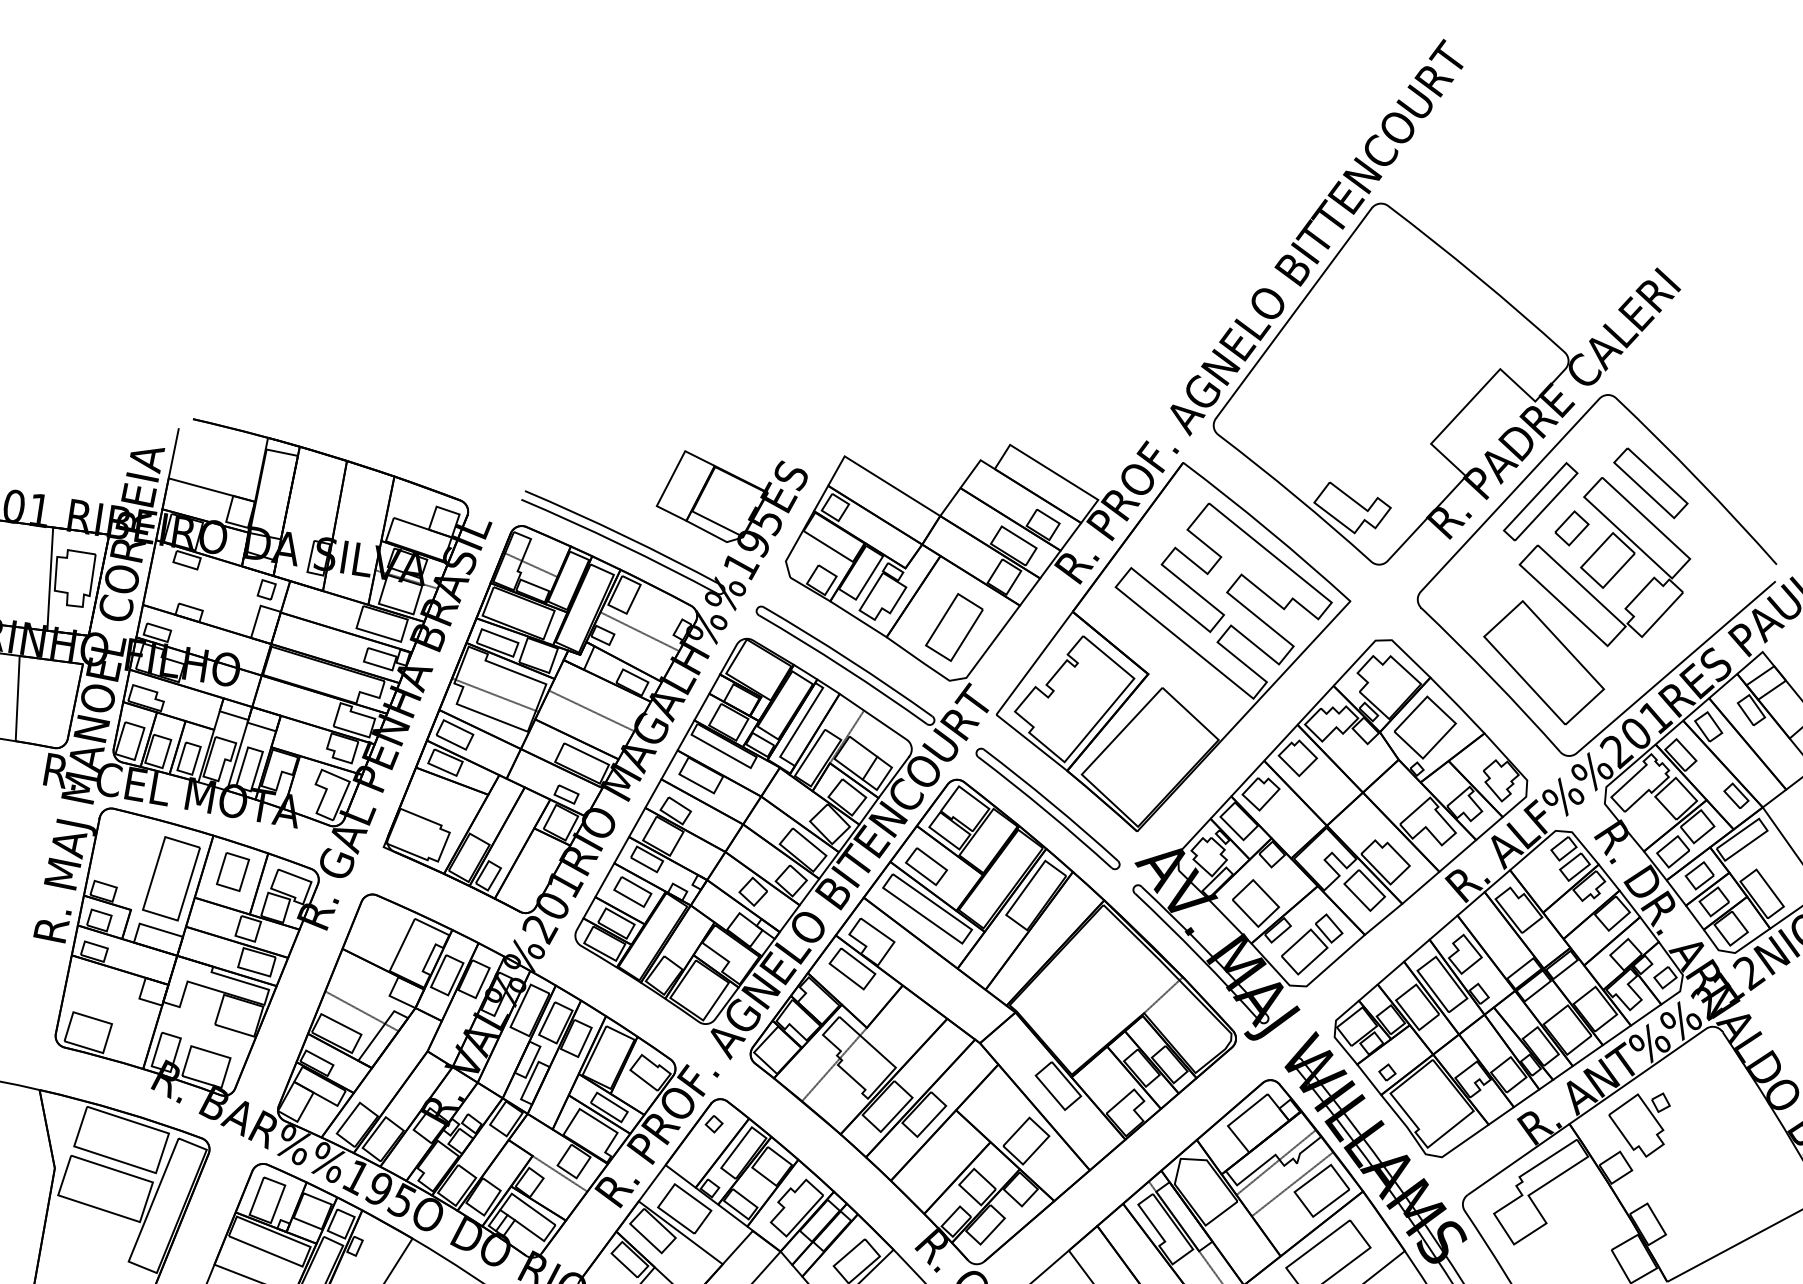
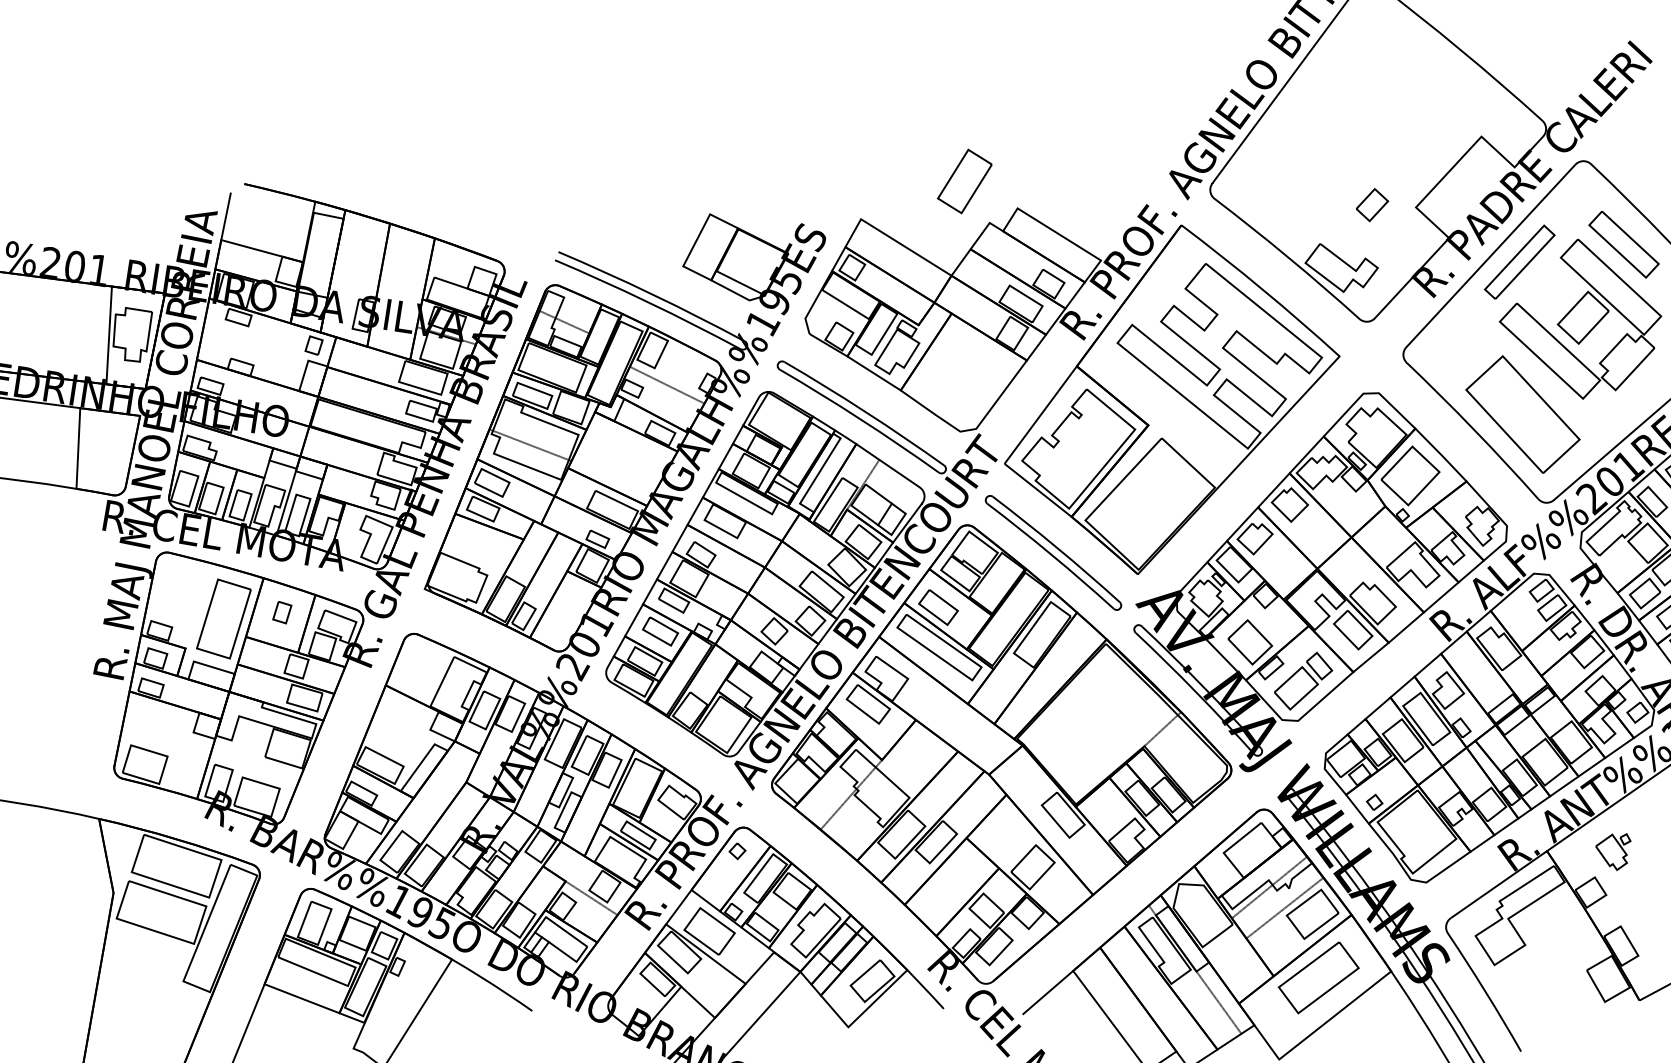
part: (1571, 528) -> (1371, 205), moved
part: (954, 627) -> (964, 181), moved
line: (591, 710) -> (621, 459), removed
part: (233, 871) -> (282, 612), size x0.6
line: (361, 1011) -> (403, 744), removed
part: (1639, 1124) -> (1613, 851), size x0.6

